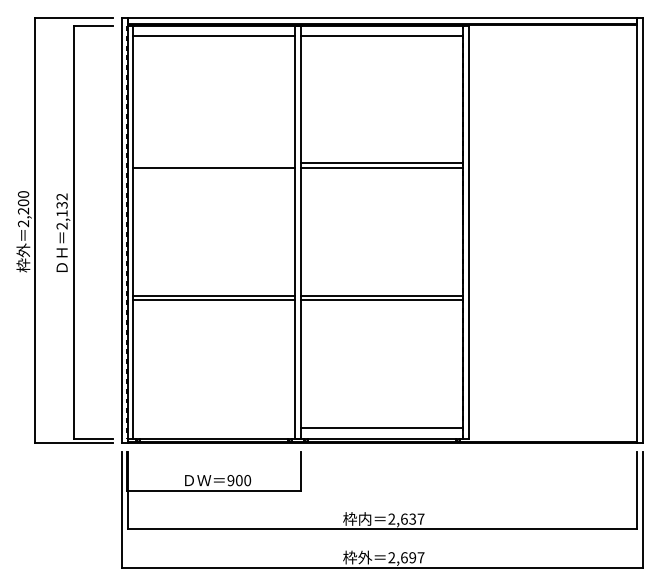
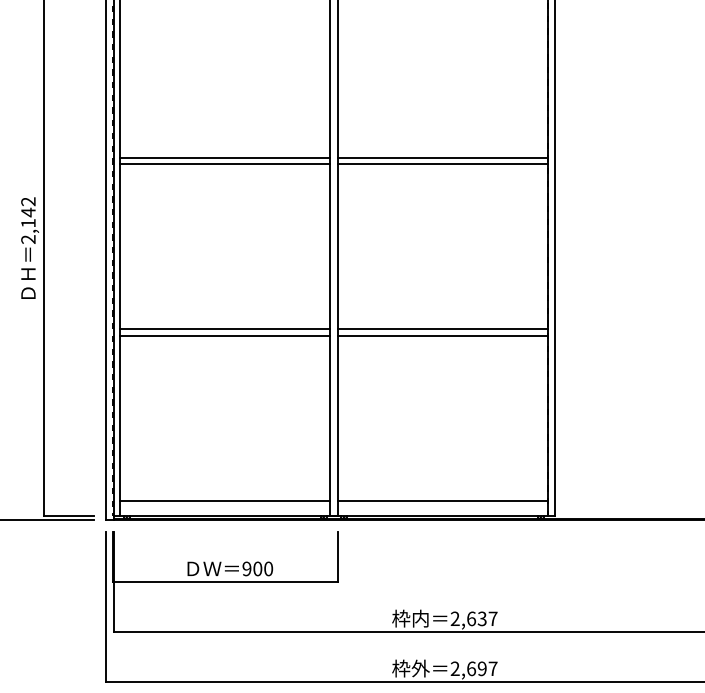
line: (214, 163) -> (225, 158), added
text: (61, 204) -> (27, 211), 2,132 -> 2,142
line: (214, 427) -> (225, 500), added

